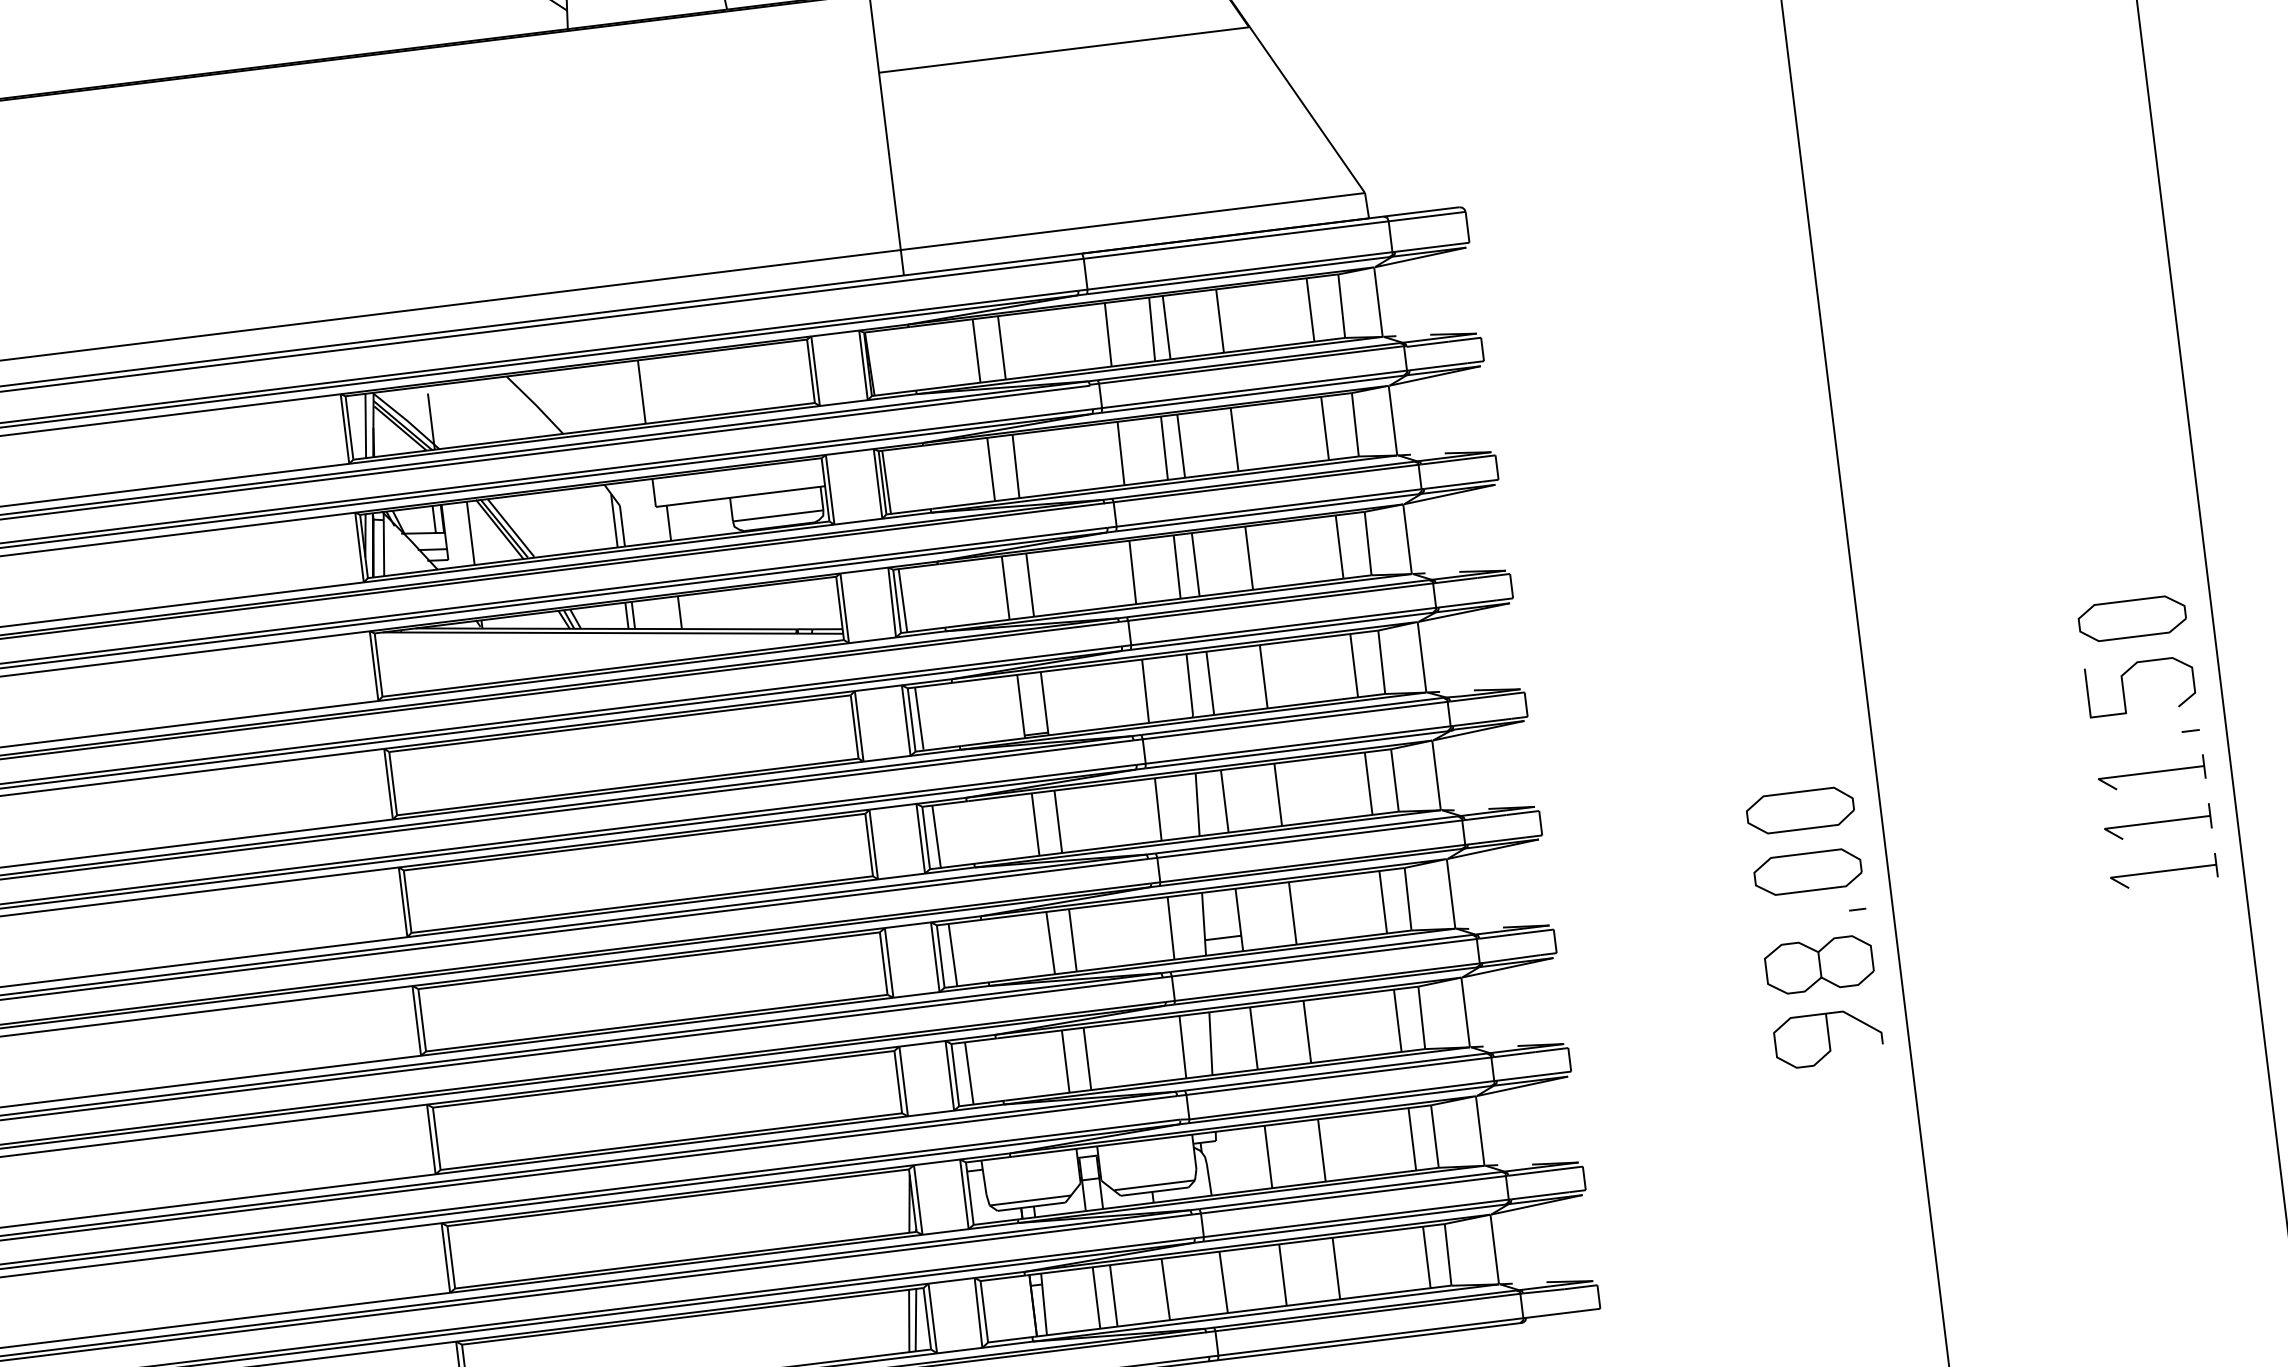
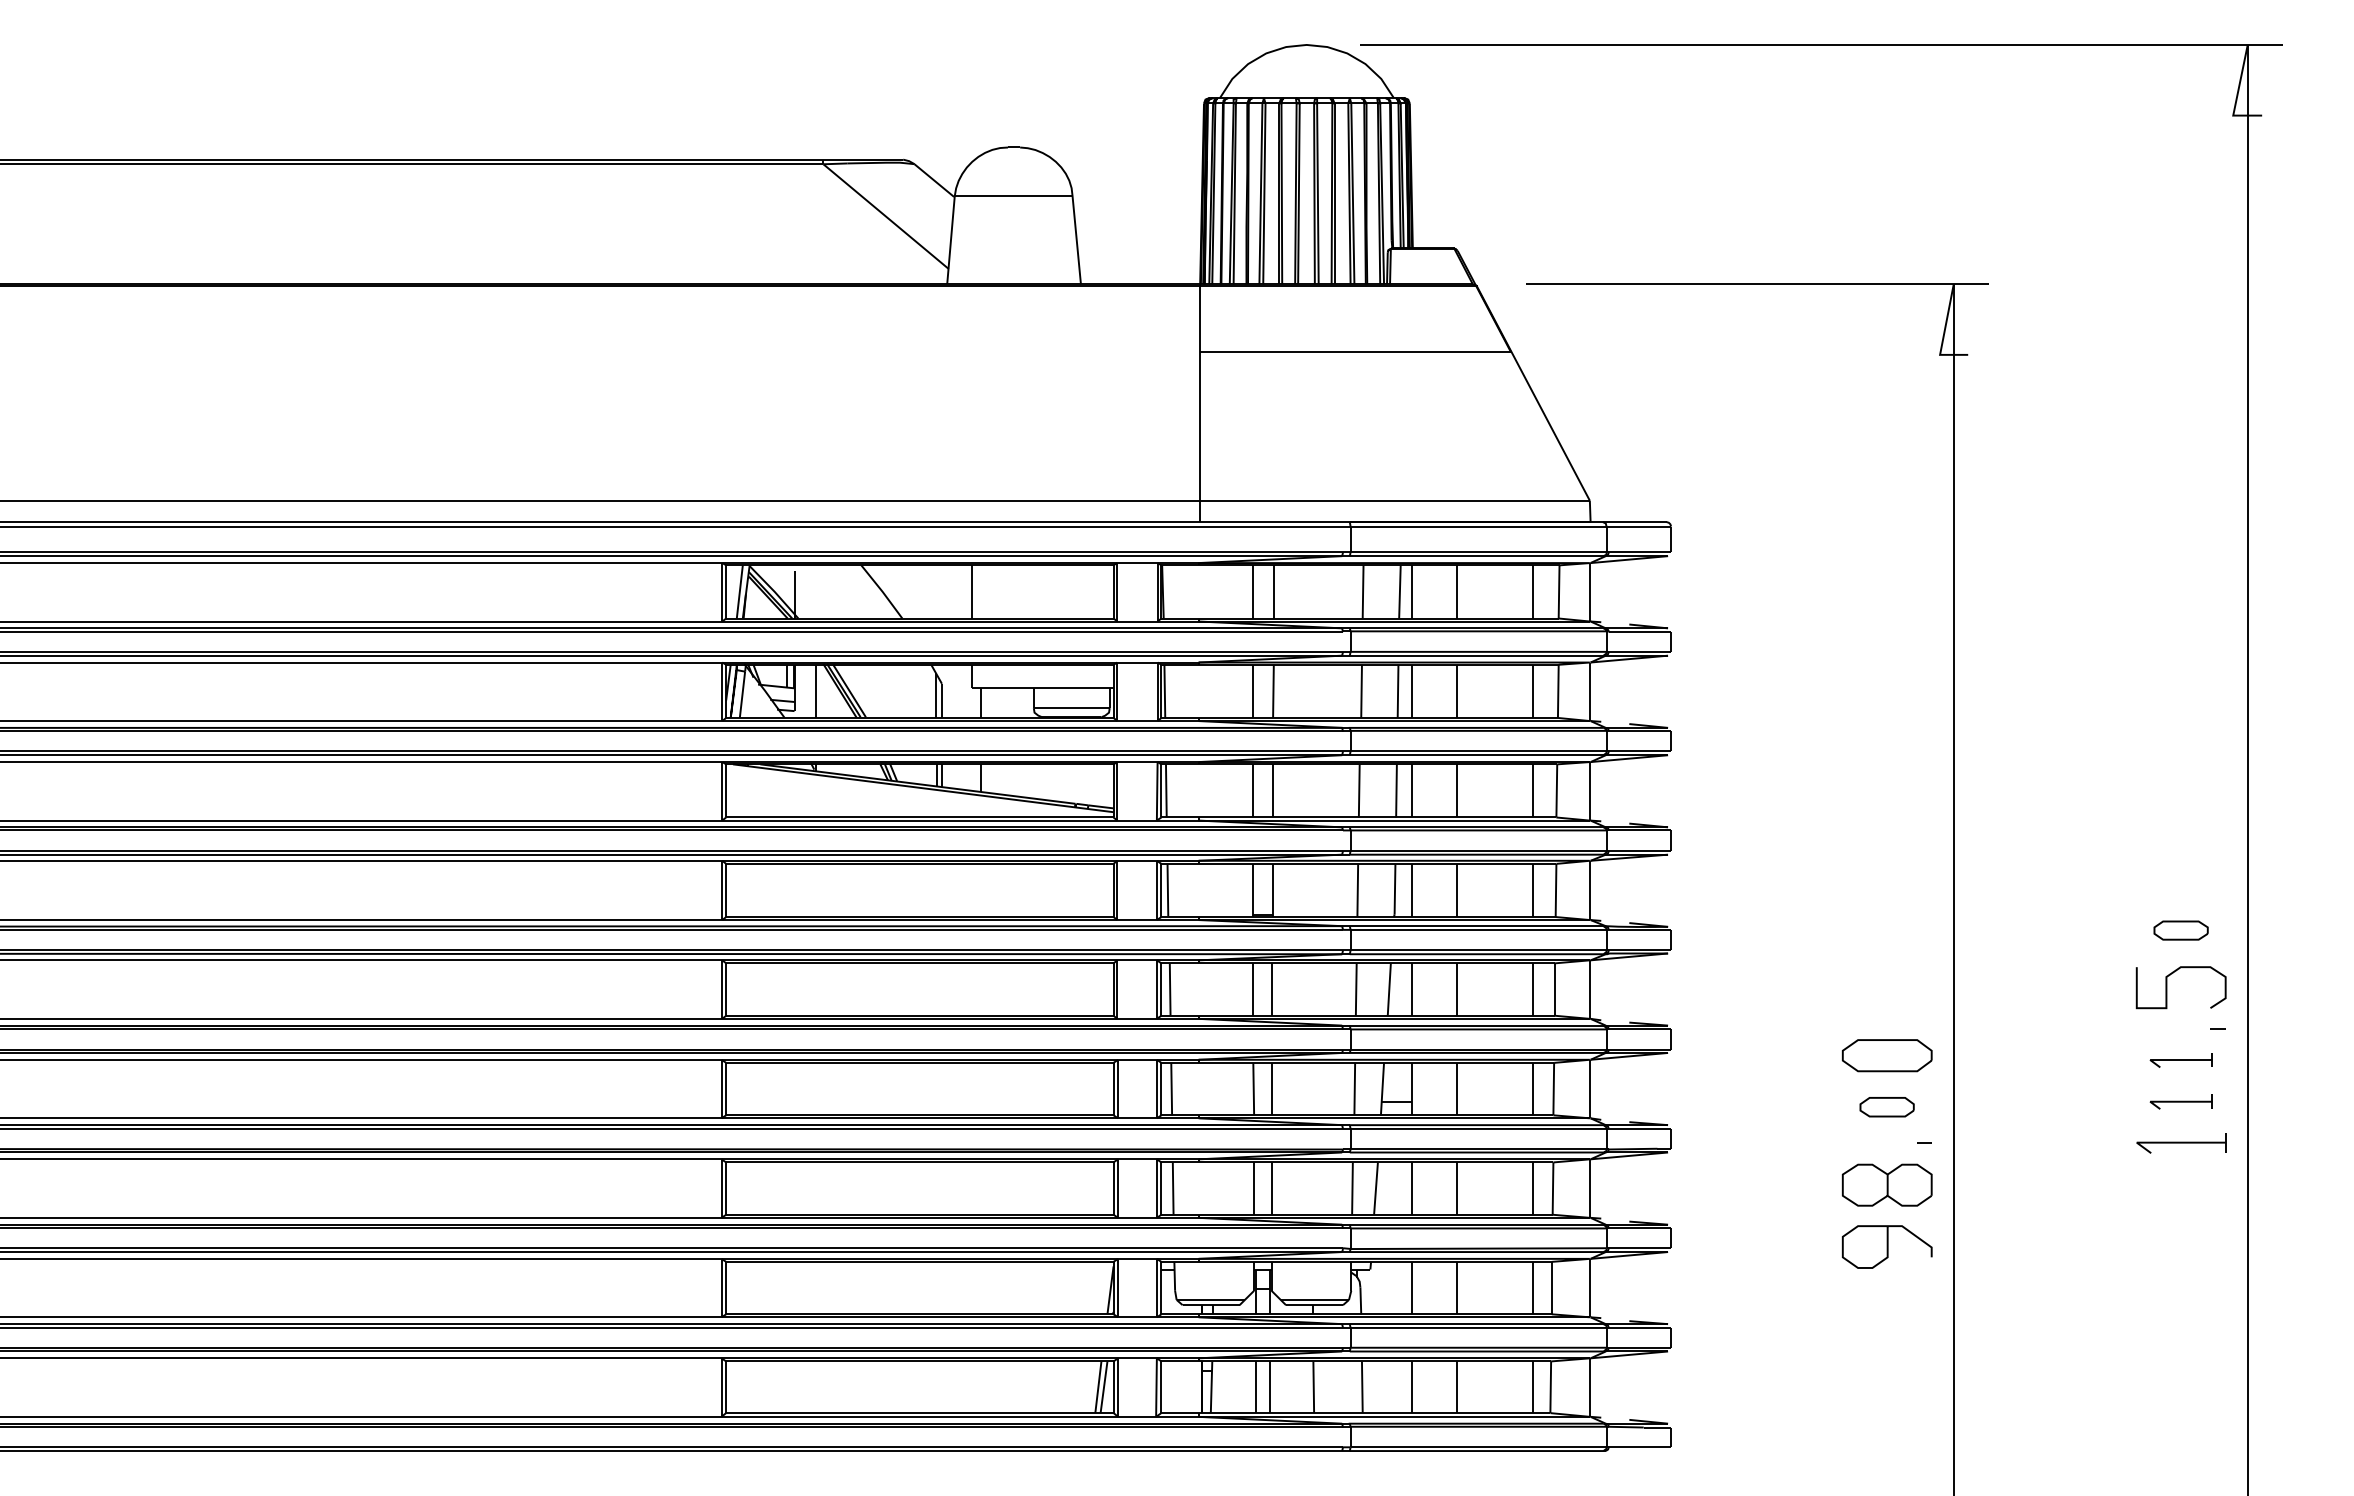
part: (2131, 618) -> (2180, 930), size x0.6
part: (2151, 773) -> (2181, 1060), size x0.7
part: (2157, 822) -> (2181, 1101), size x0.7
part: (1807, 871) -> (1886, 1106), size x0.6

